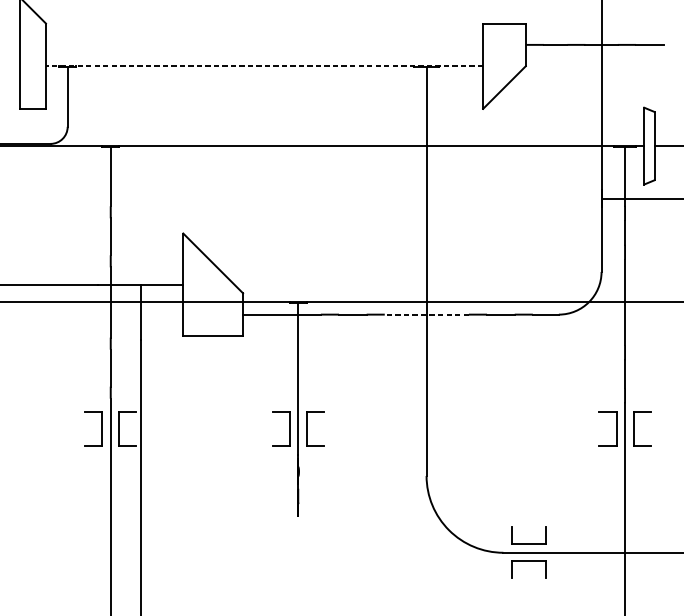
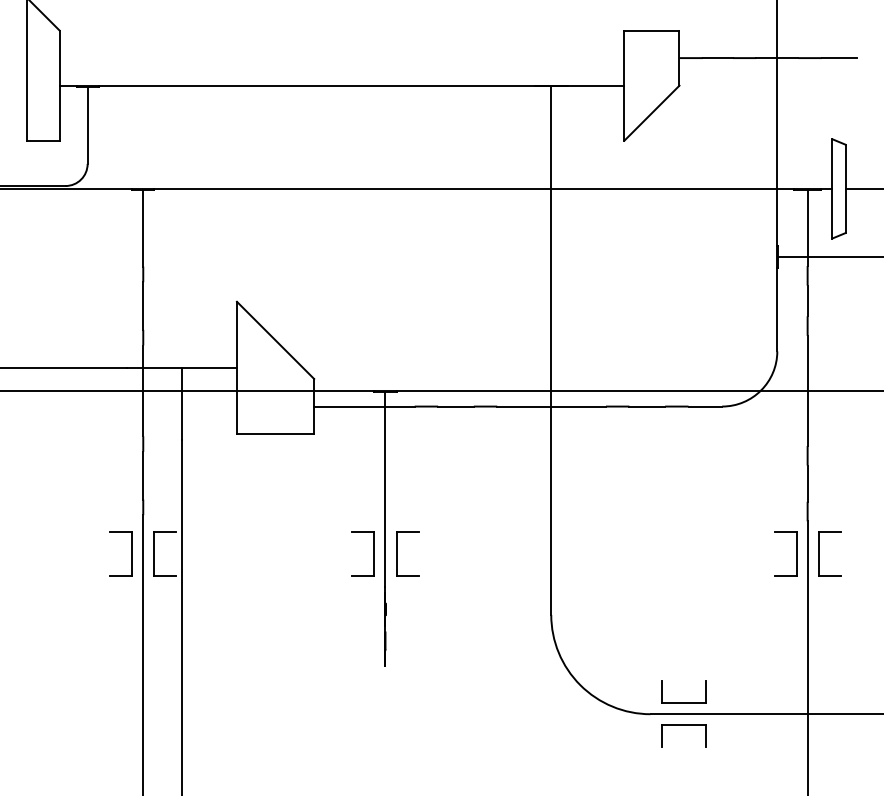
line: (264, 66) -> (341, 85), dashed -> solid
line: (426, 314) -> (551, 406), dashed -> solid

